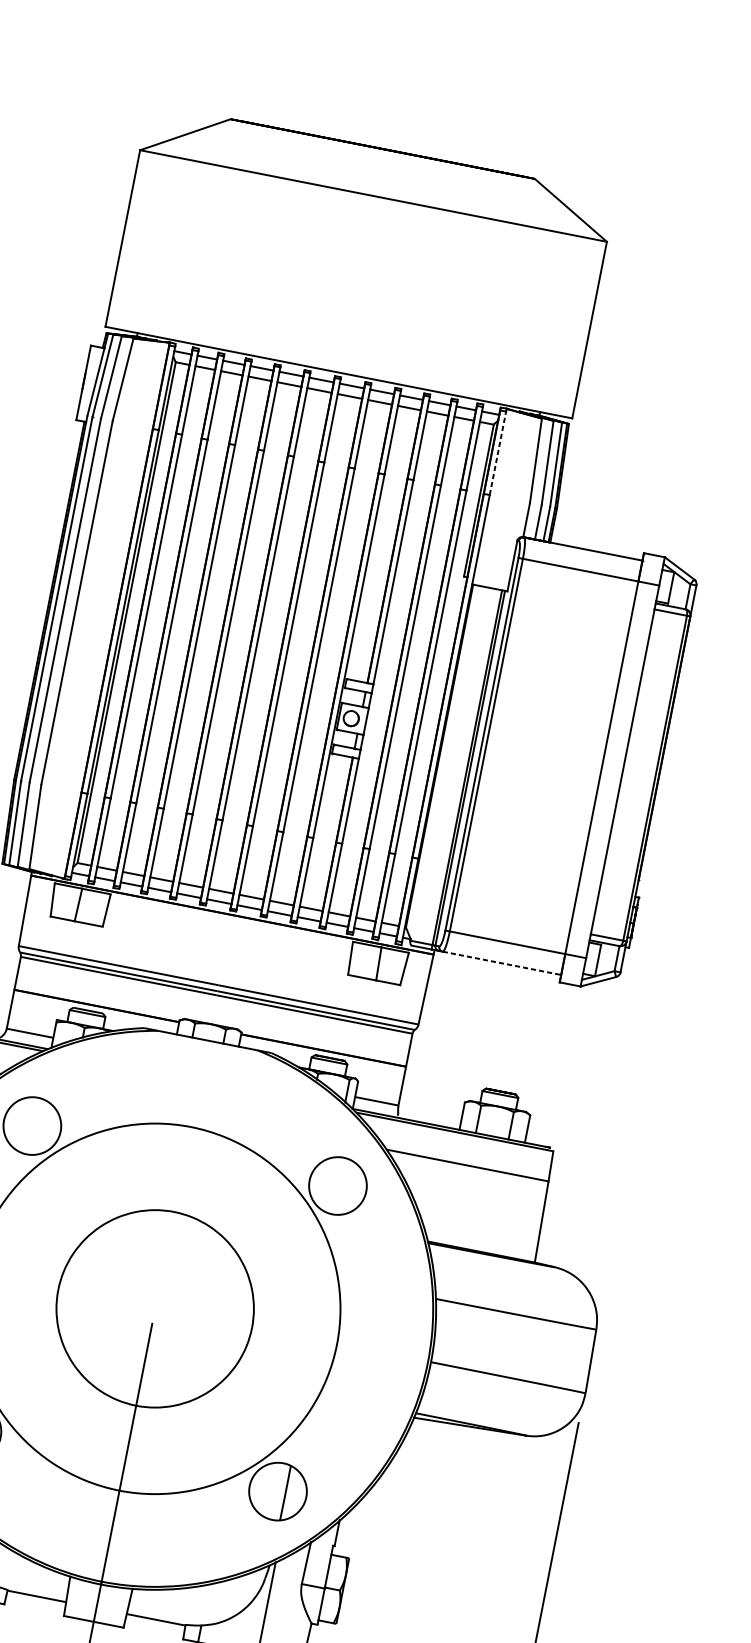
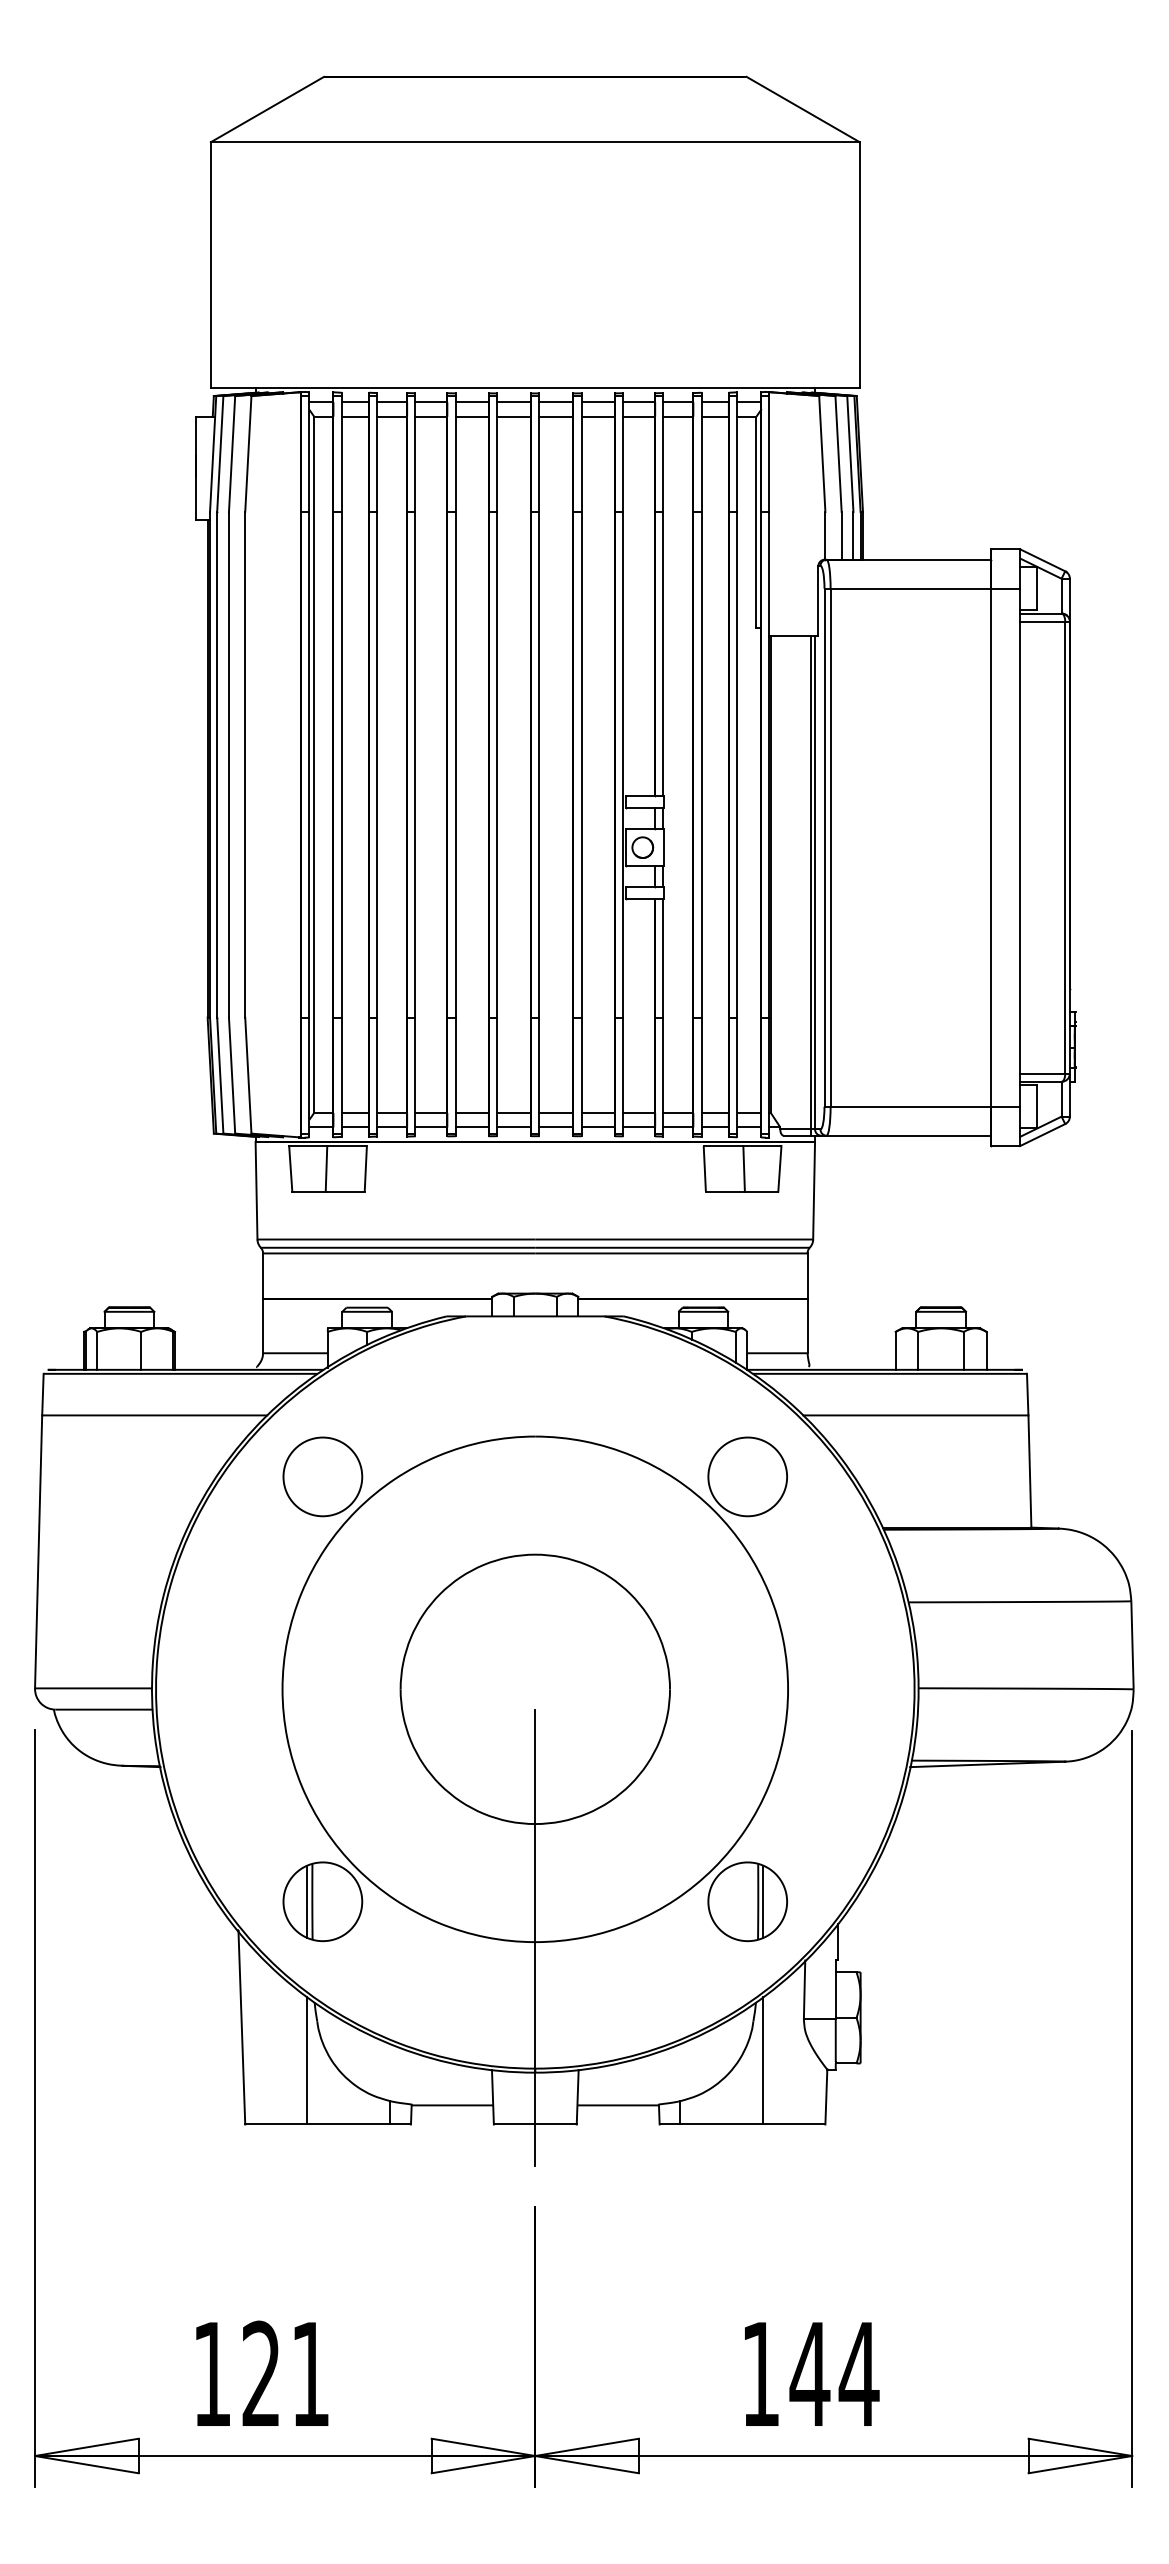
line: (498, 452) -> (769, 453), dashed -> solid
line: (502, 963) -> (909, 1135), dashed -> solid
line: (289, 1493) -> (763, 1901), added

